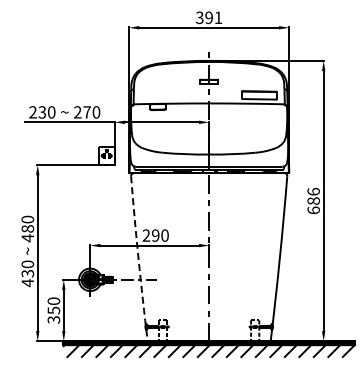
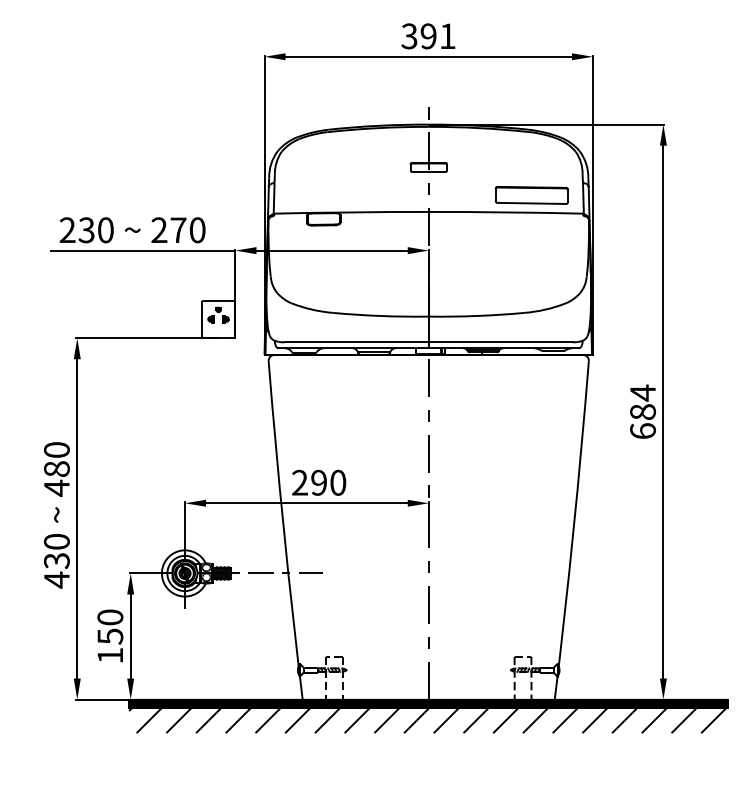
text: (313, 191) -> (642, 392), 686 -> 684
arc: (138, 258) -> (283, 529), dashed -> solid
text: (53, 319) -> (109, 654), 350 -> 150

